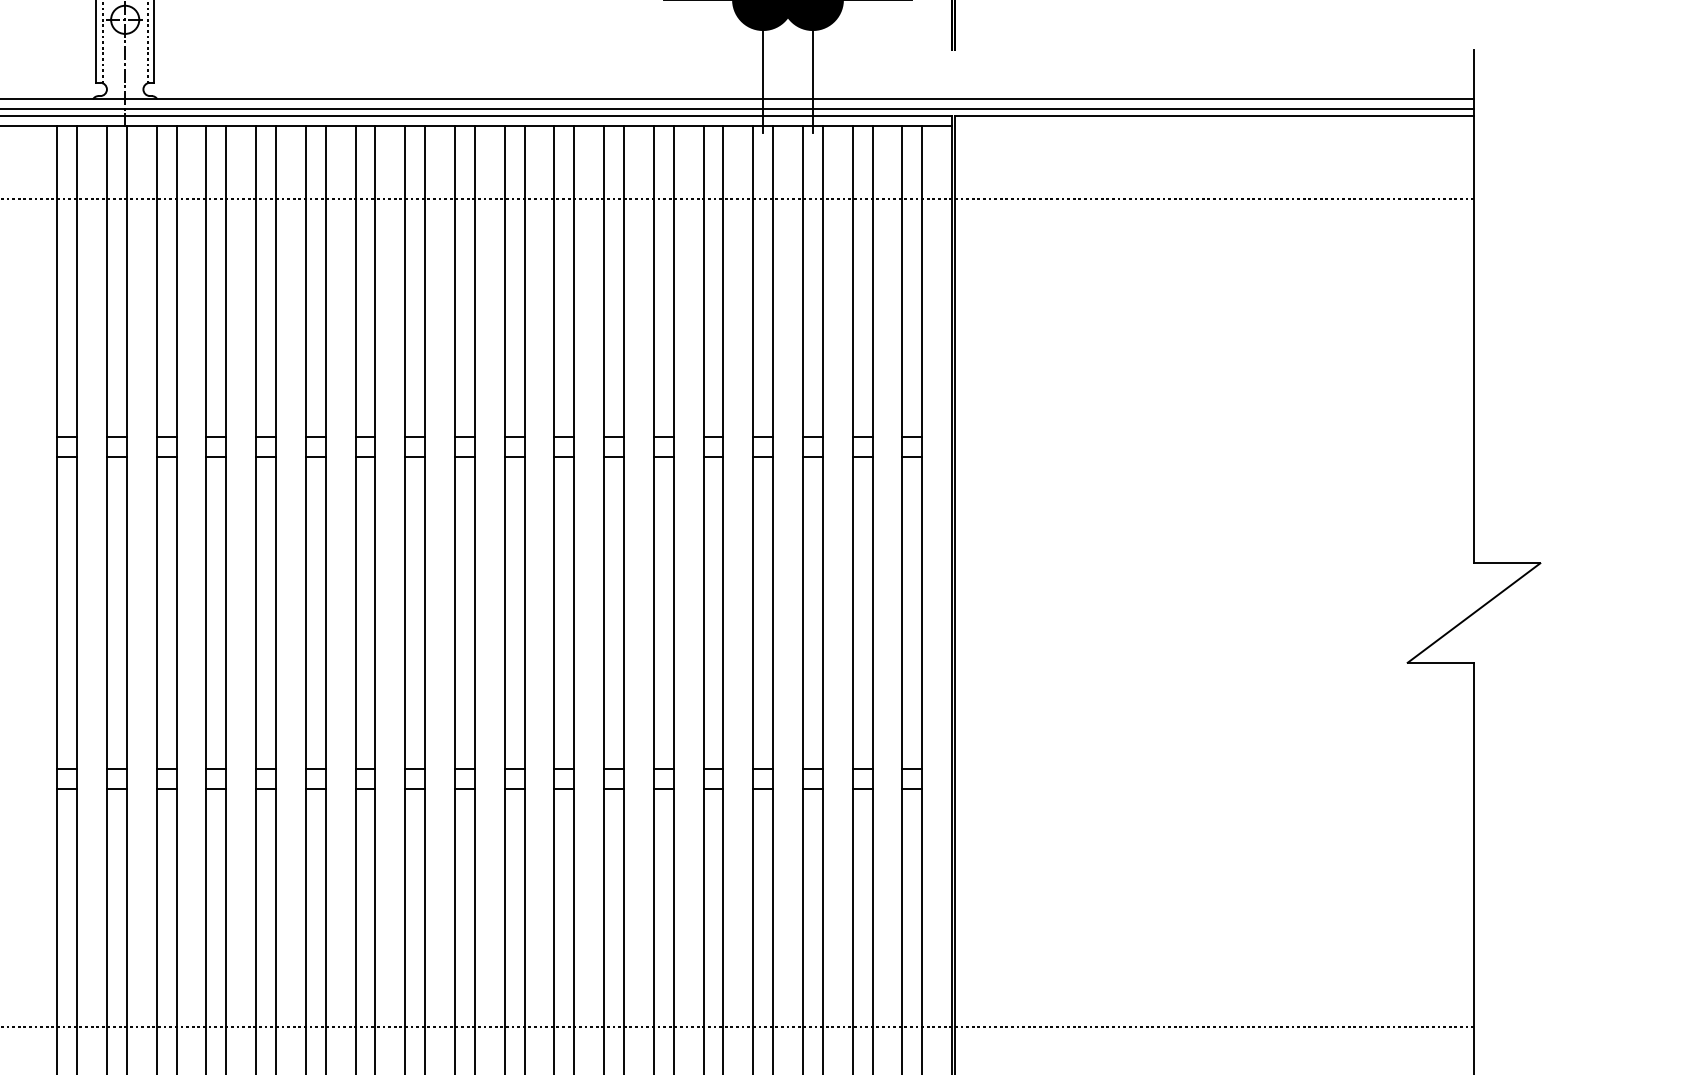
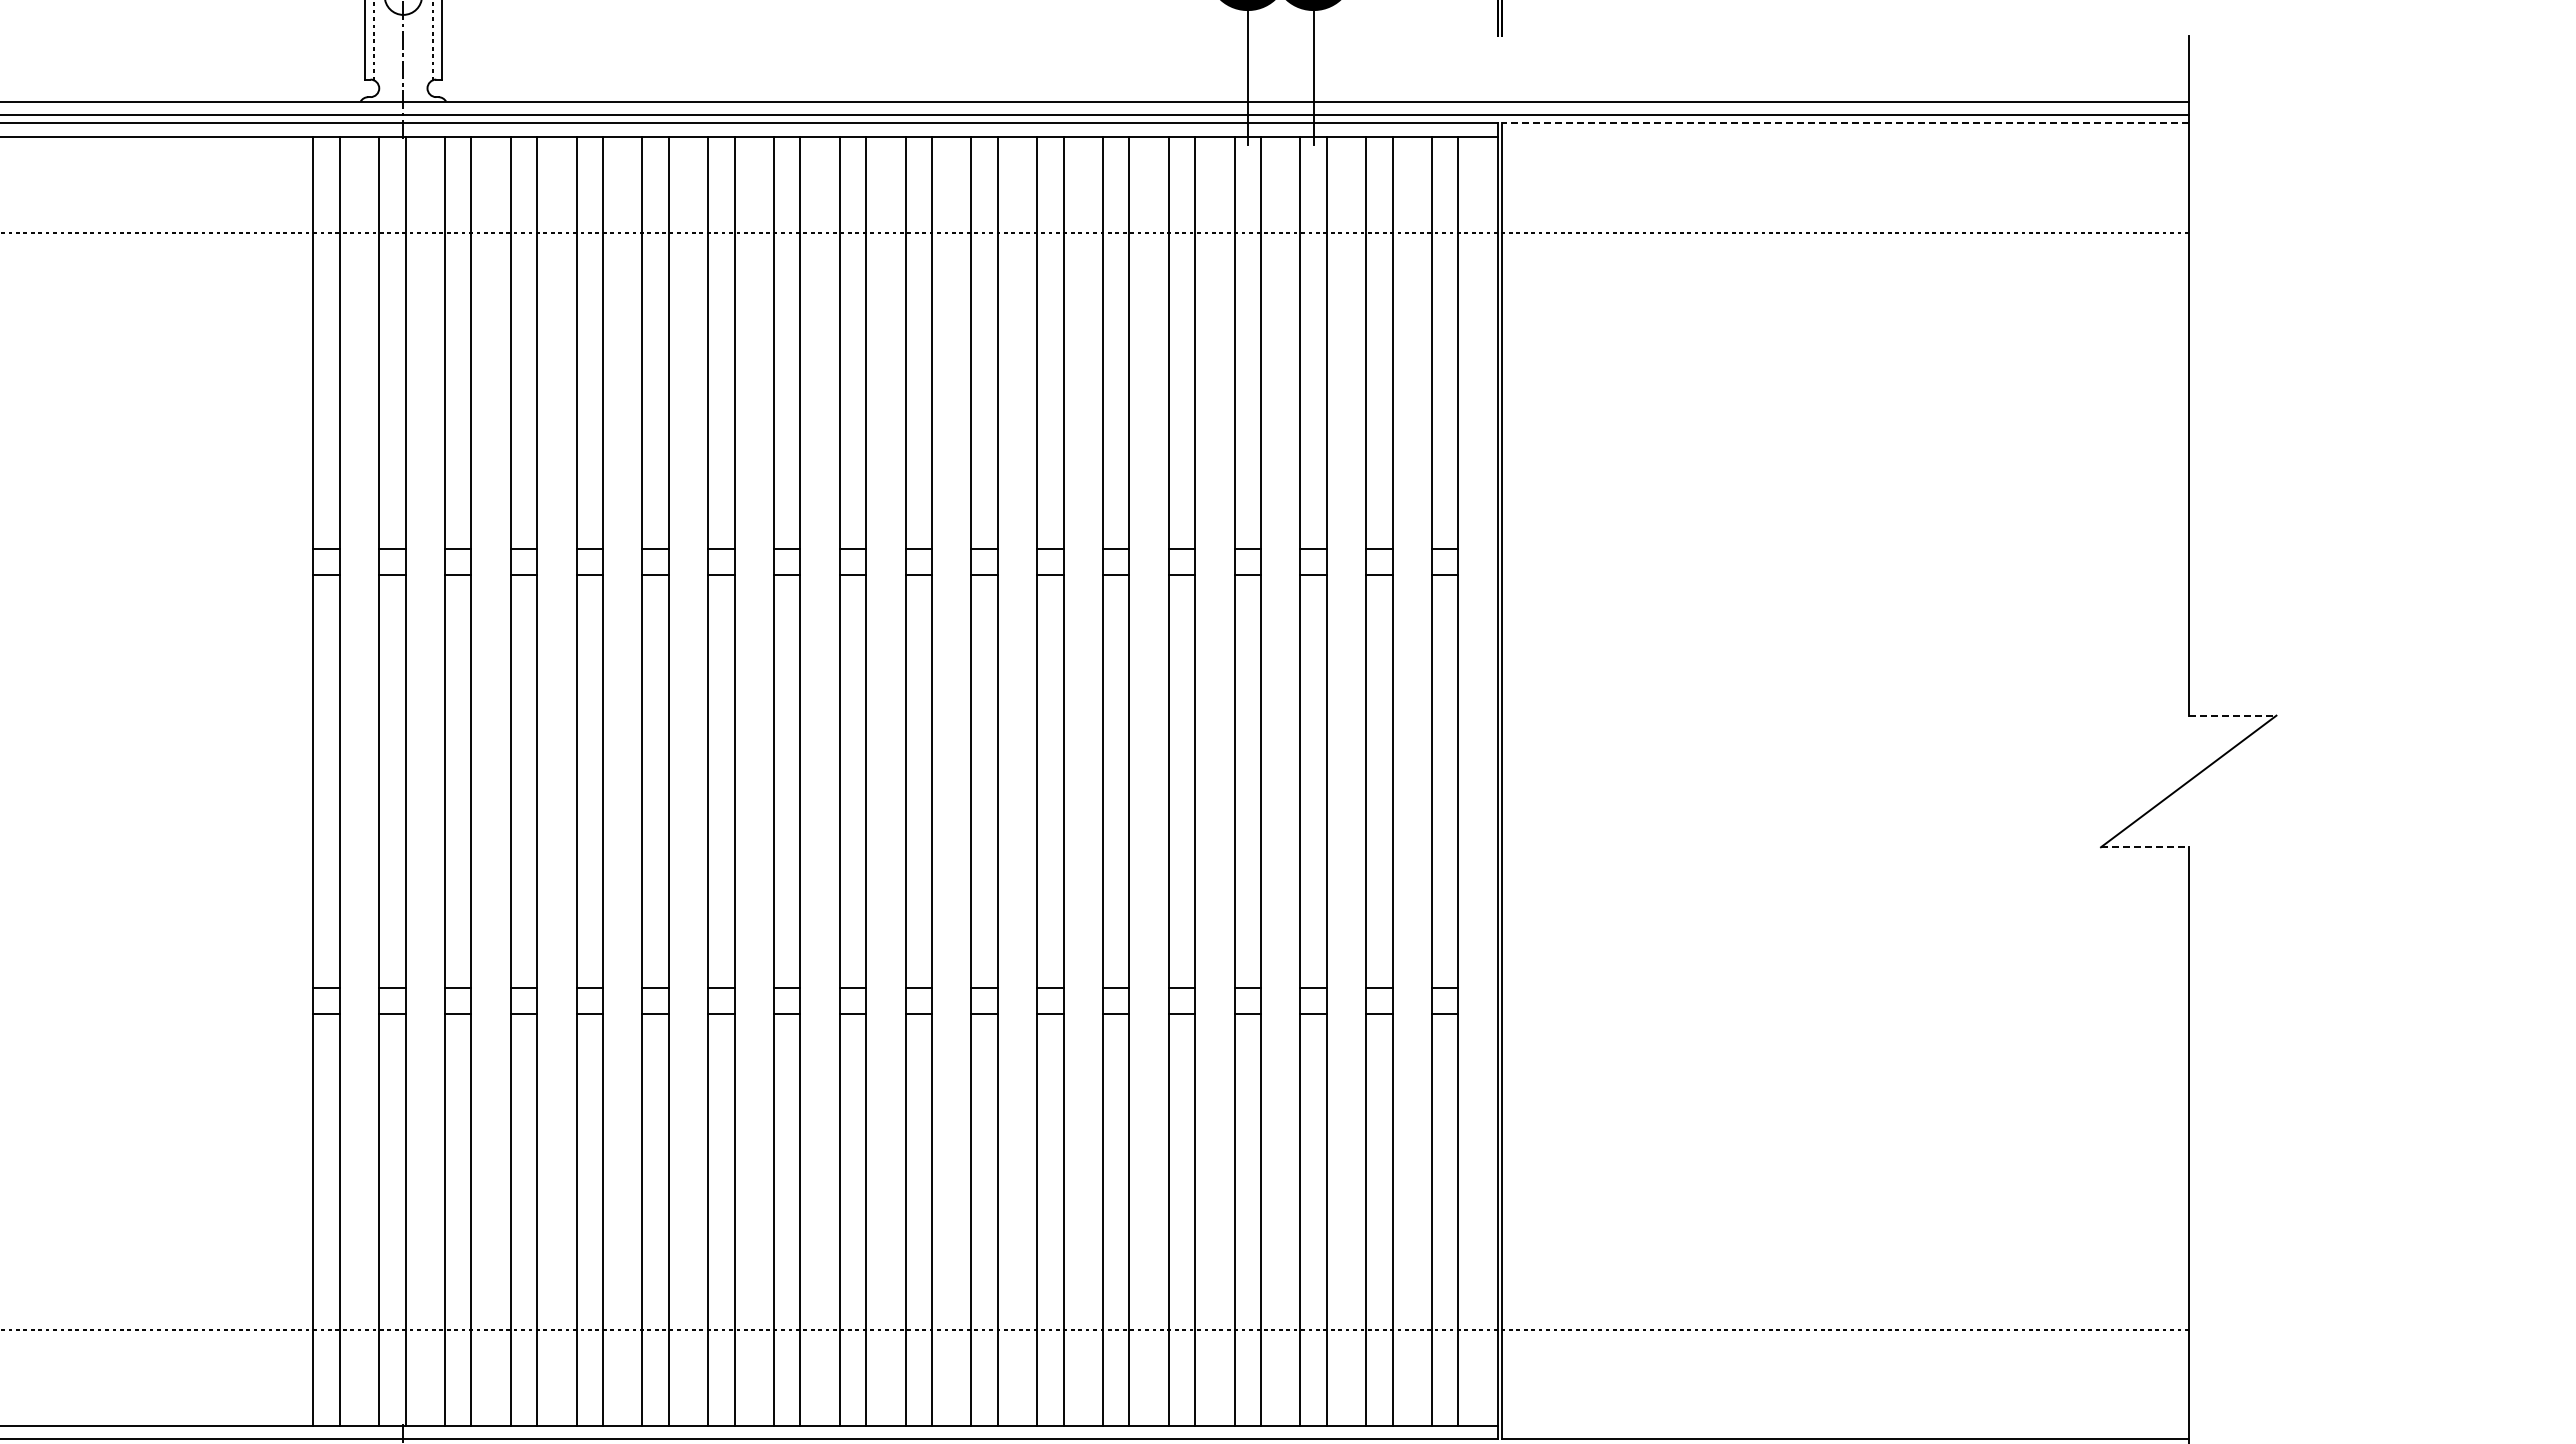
line: (1213, 115) -> (1844, 123), solid -> dashed
line: (1507, 563) -> (2232, 715), solid -> dashed
line: (1440, 662) -> (2144, 847), solid -> dashed

